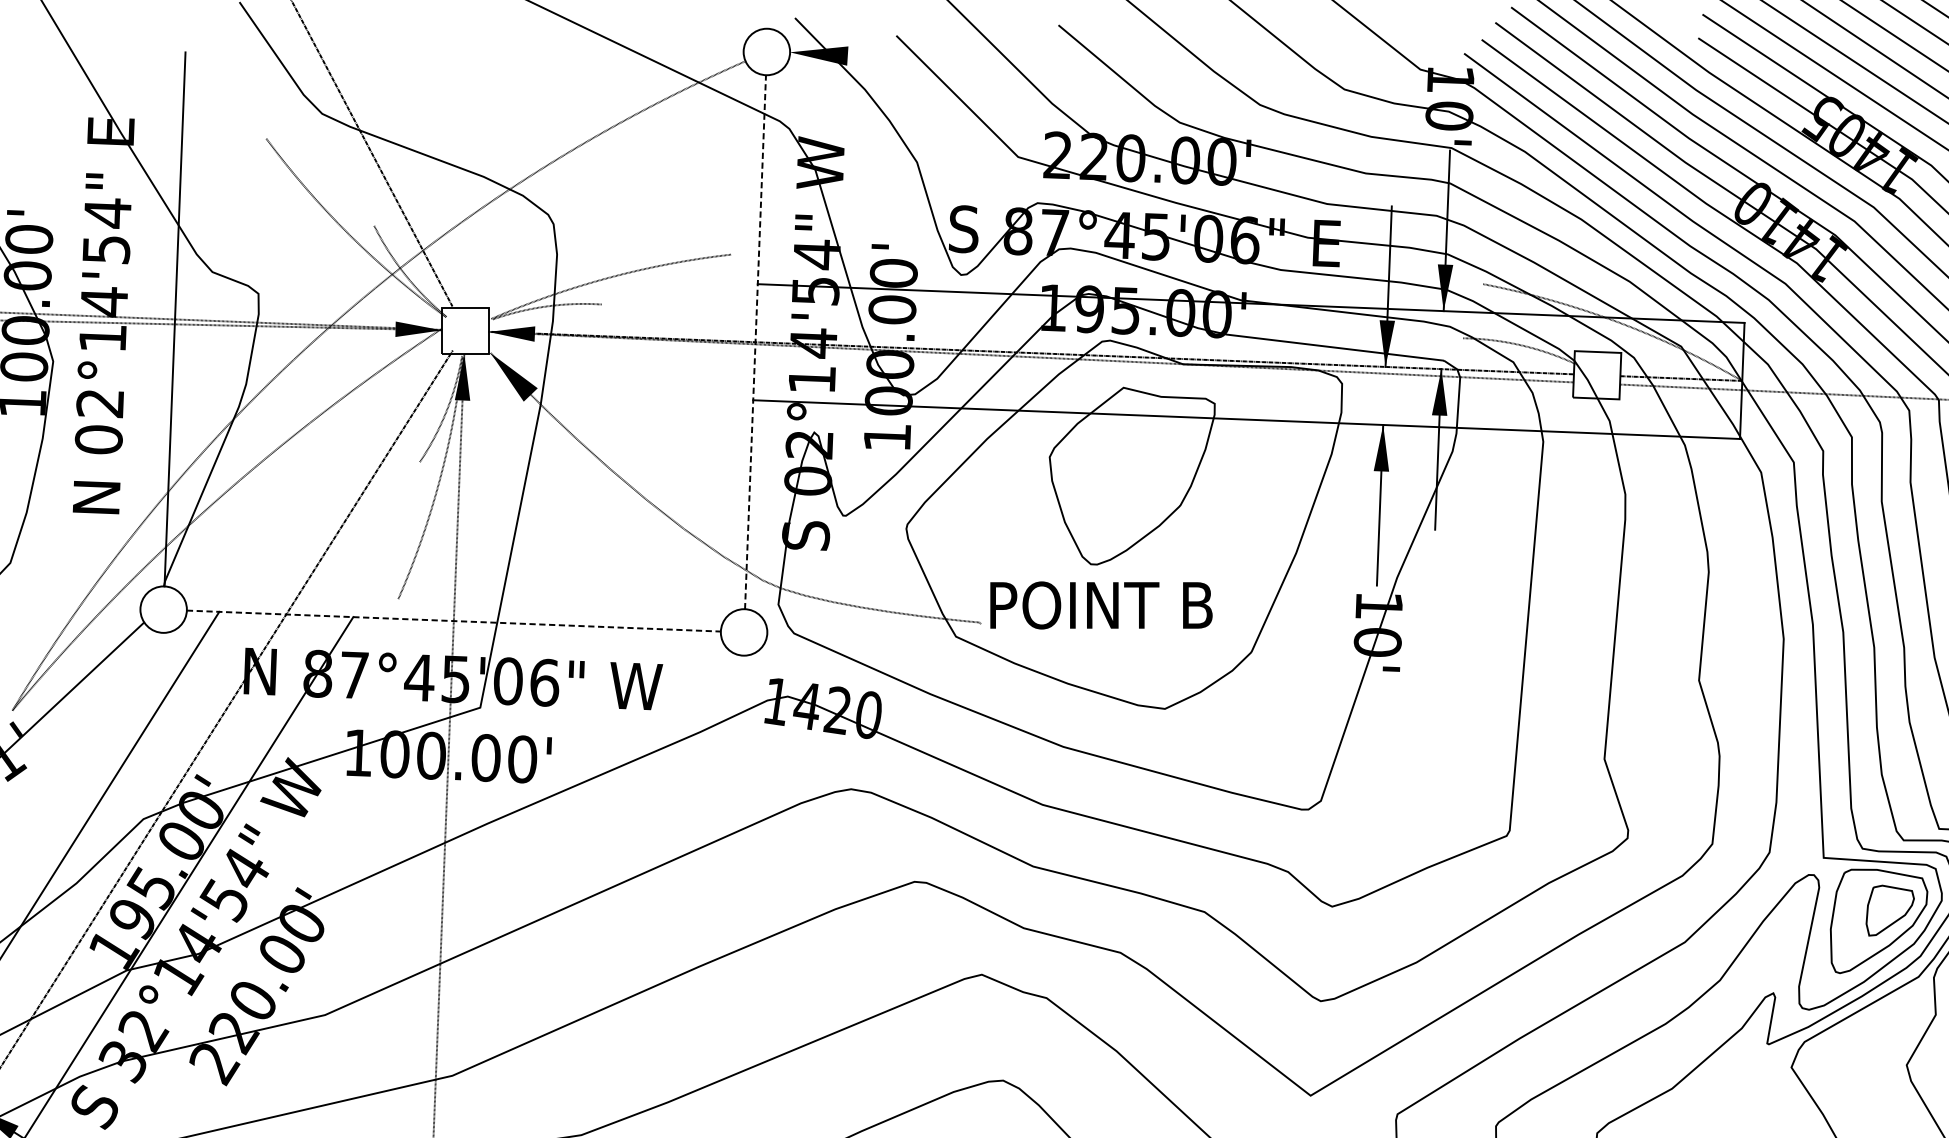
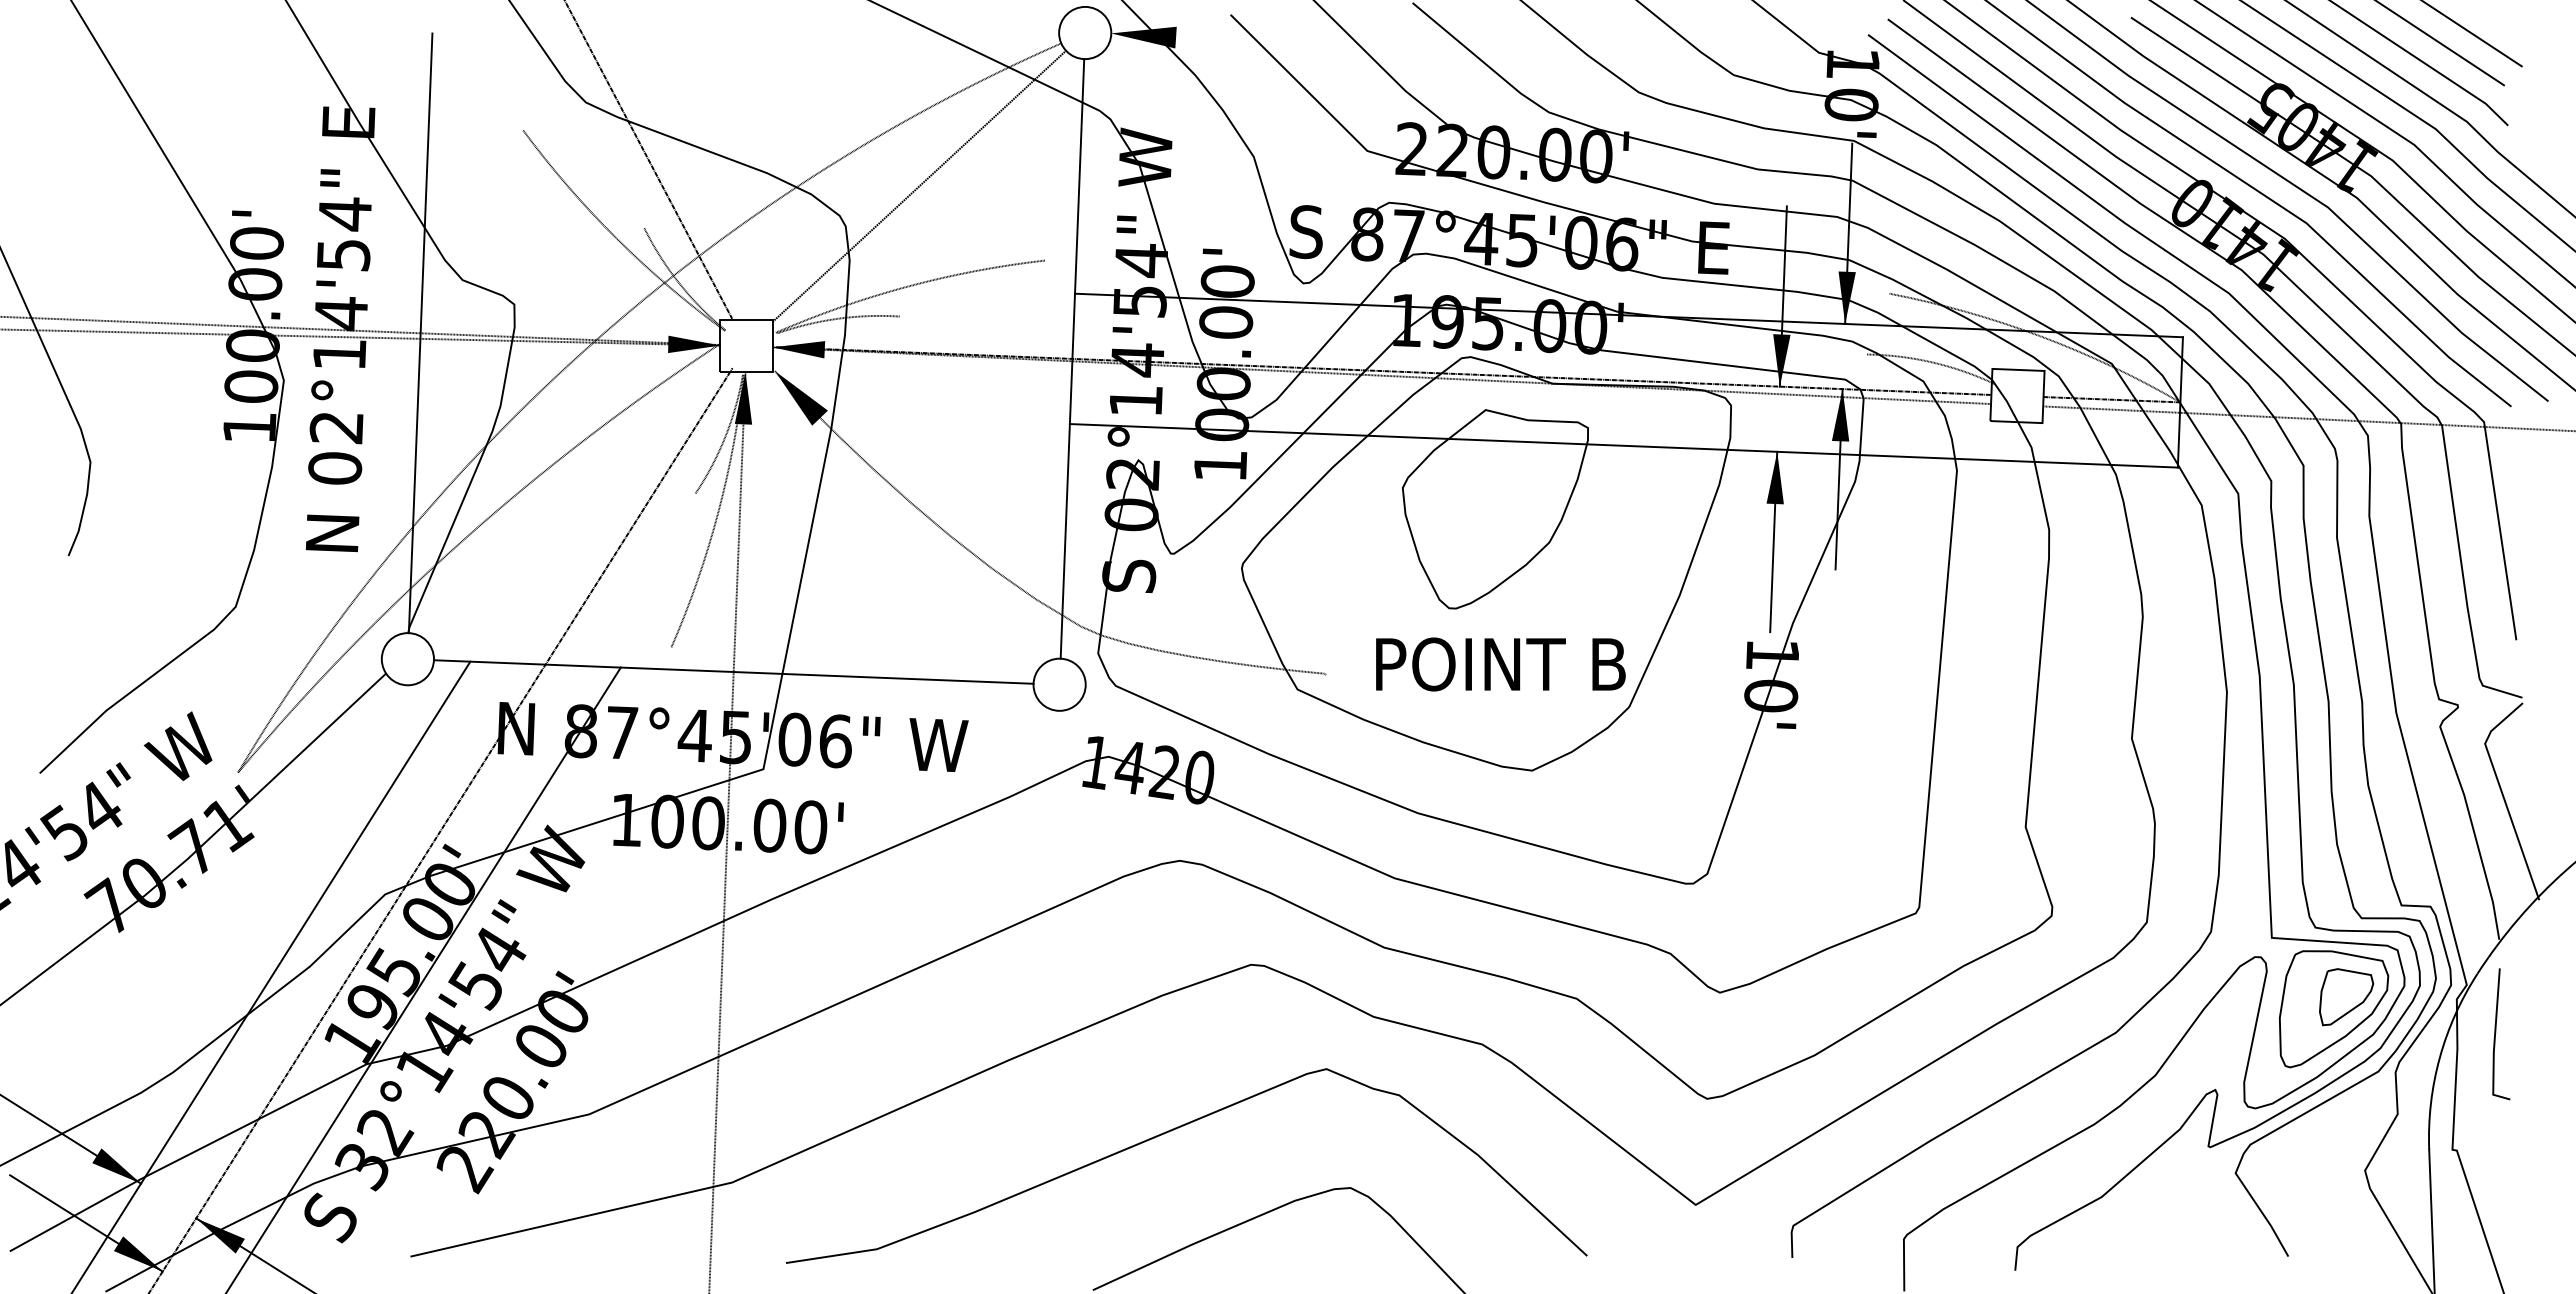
line: (619, 187) -> (919, 185), added
line: (755, 341) -> (1072, 358), dashed -> solid
text: (1101, 605) -> (1500, 664), moved
line: (454, 621) -> (734, 672), dashed -> solid

